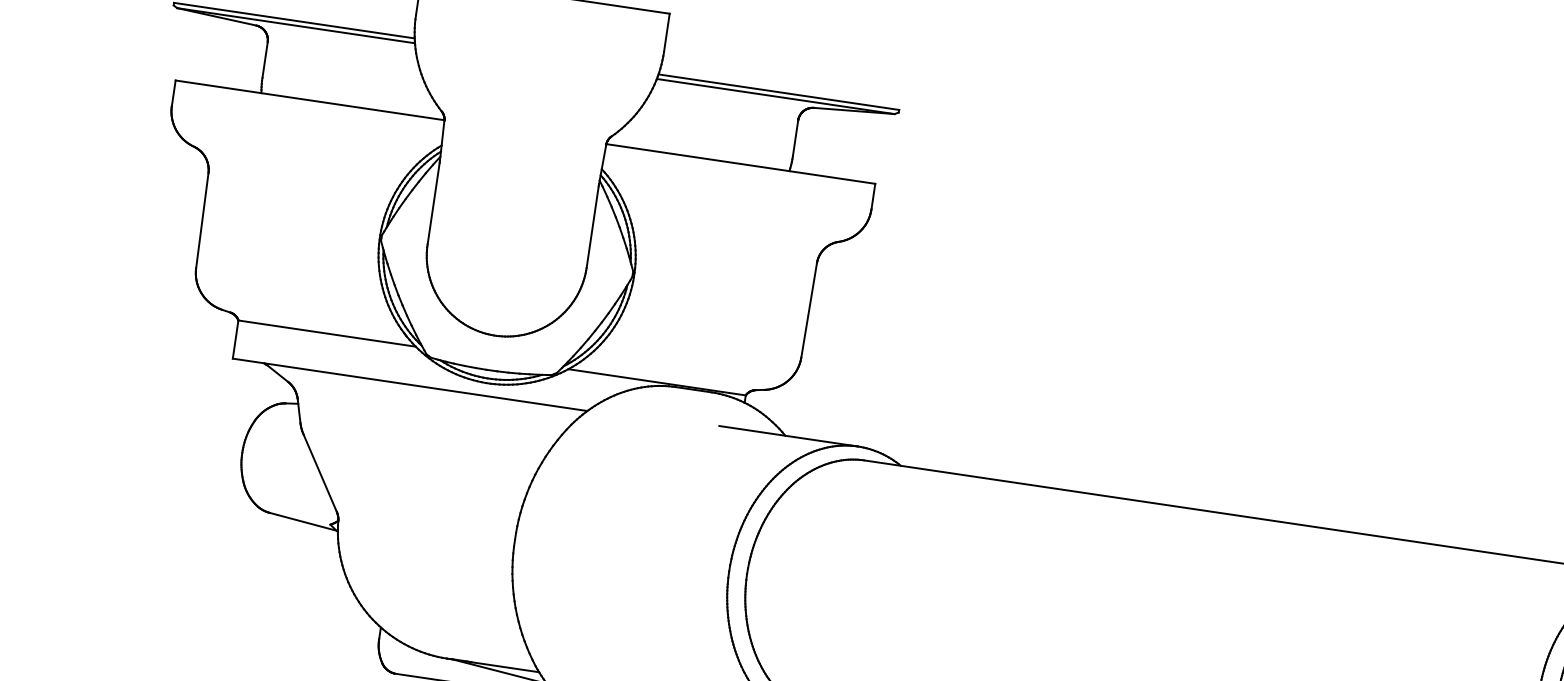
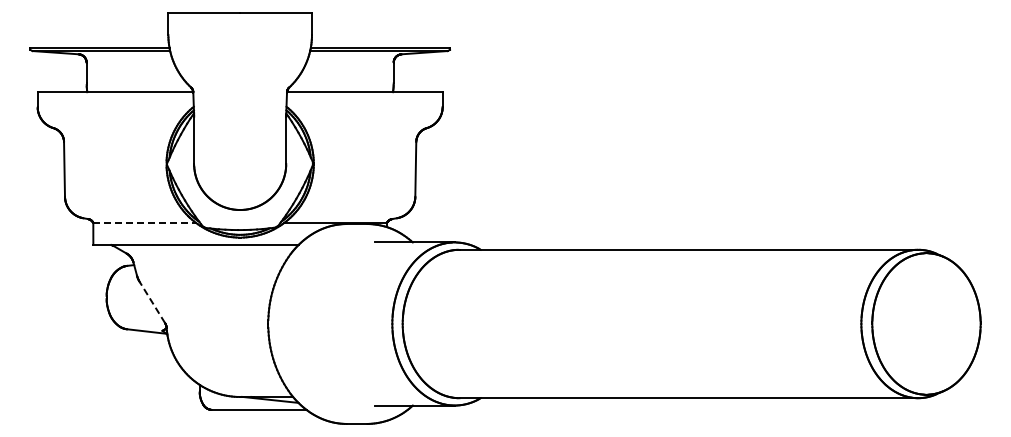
line: (328, 333) -> (145, 222), solid -> dashed
line: (320, 473) -> (152, 302), solid -> dashed

